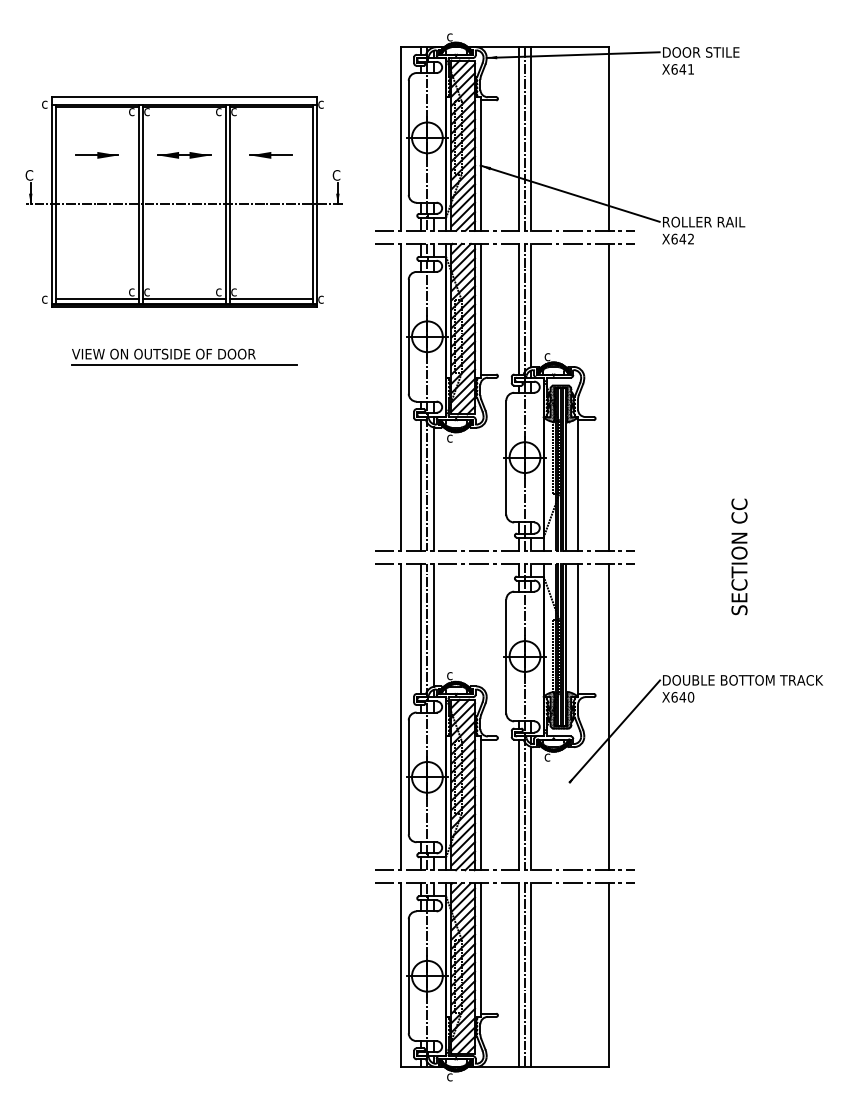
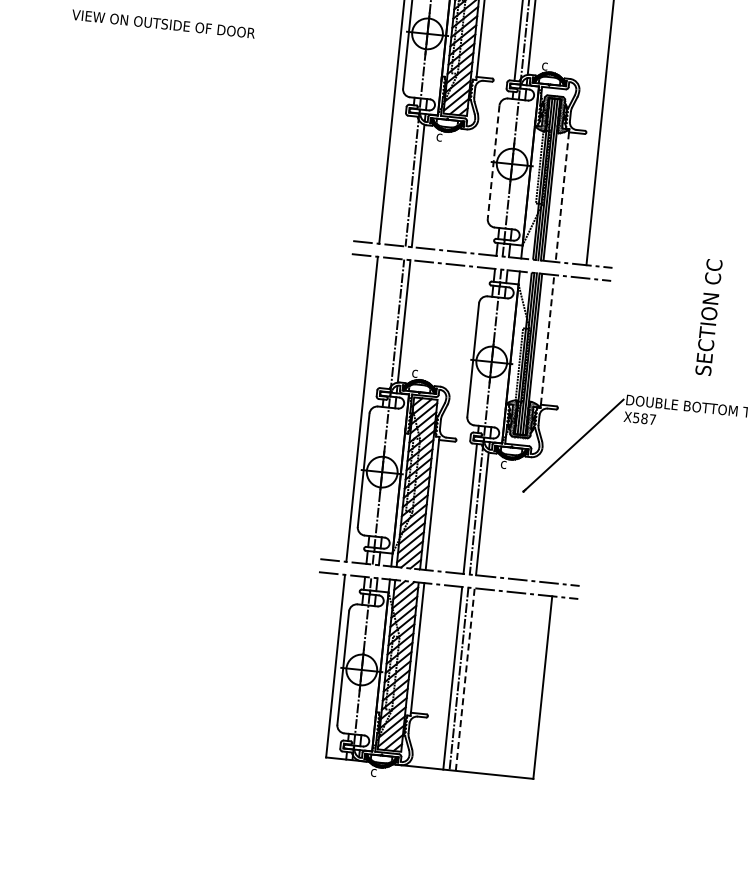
line: (183, 364) -> (182, 36), removed
line: (506, 457) -> (493, 162), solid -> dashed
line: (421, 485) -> (406, 181), removed
line: (578, 485) -> (562, 197), solid -> dashed
text: (739, 556) -> (709, 317), moved
line: (421, 628) -> (391, 323), removed
line: (578, 628) -> (547, 339), solid -> dashed
text: (682, 697) -> (644, 418), X640 -> X587
line: (609, 716) -> (569, 430), removed
line: (531, 975) -> (465, 679), solid -> dashed

